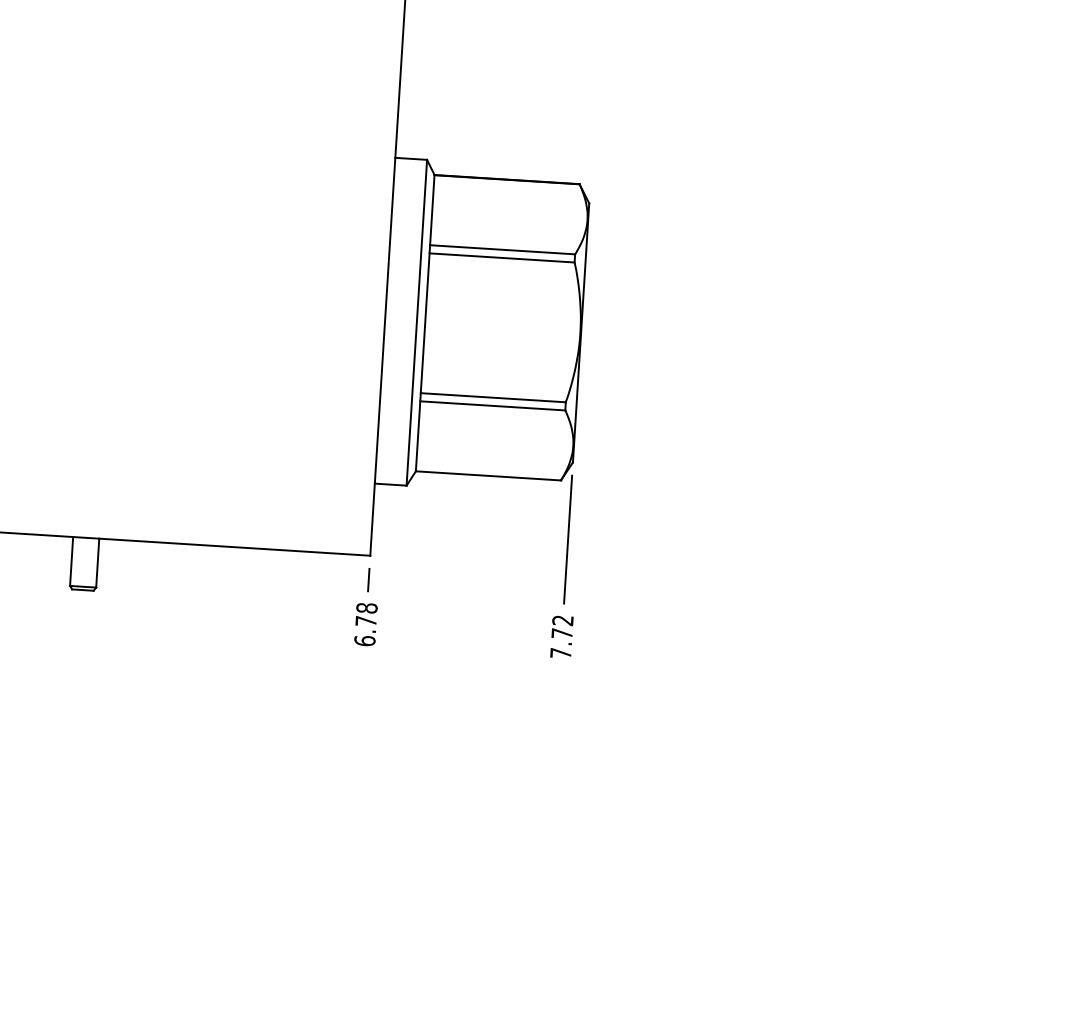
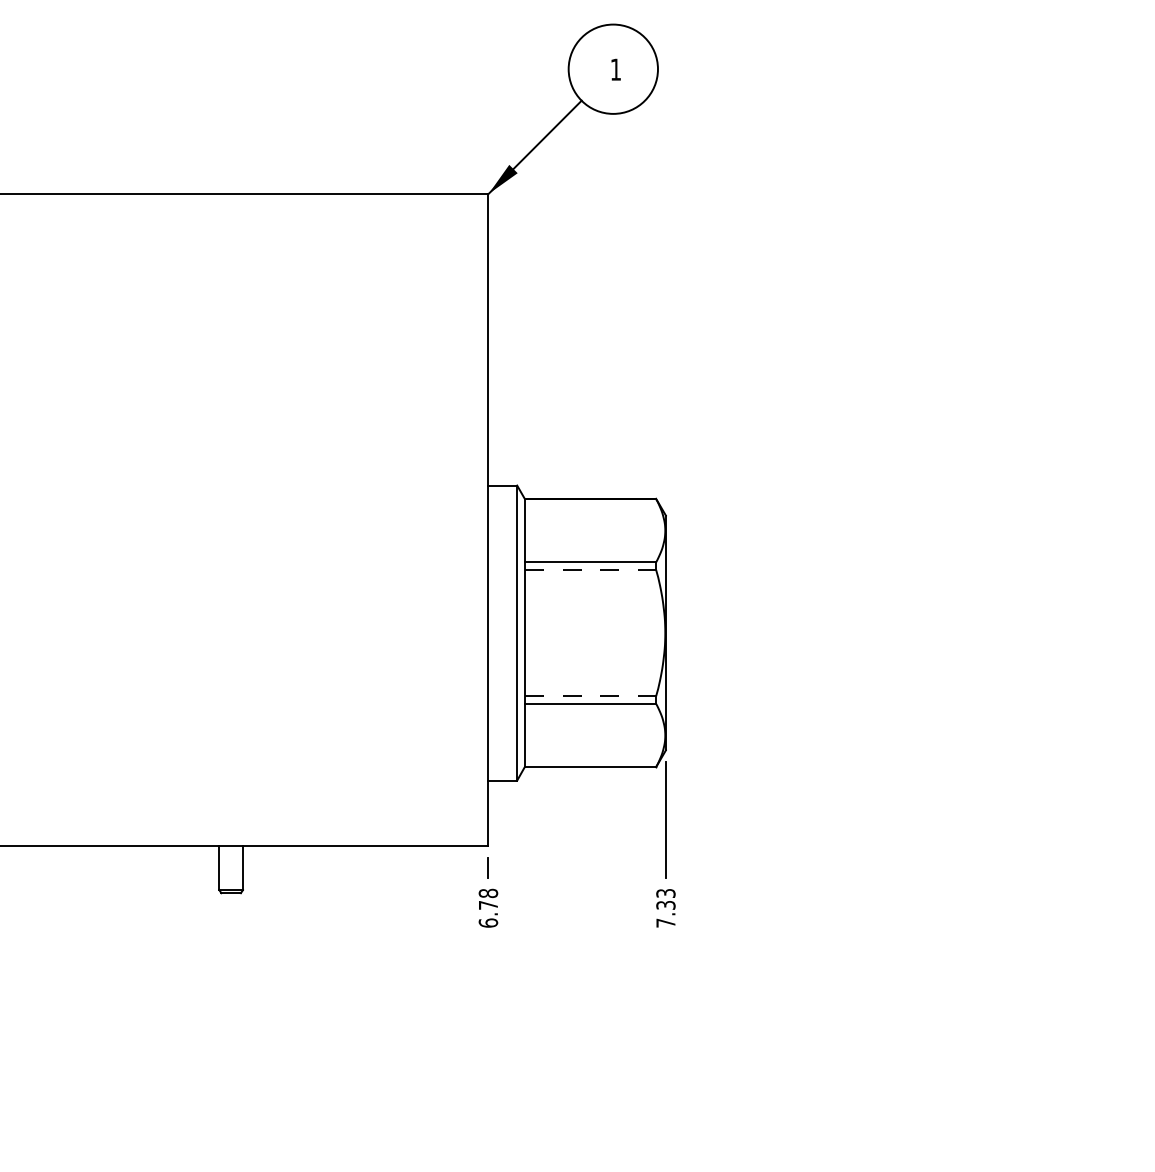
line: (502, 257) -> (590, 569), solid -> dashed
line: (493, 397) -> (590, 696), solid -> dashed
text: (562, 627) -> (665, 899), 7.72 -> 7.33

